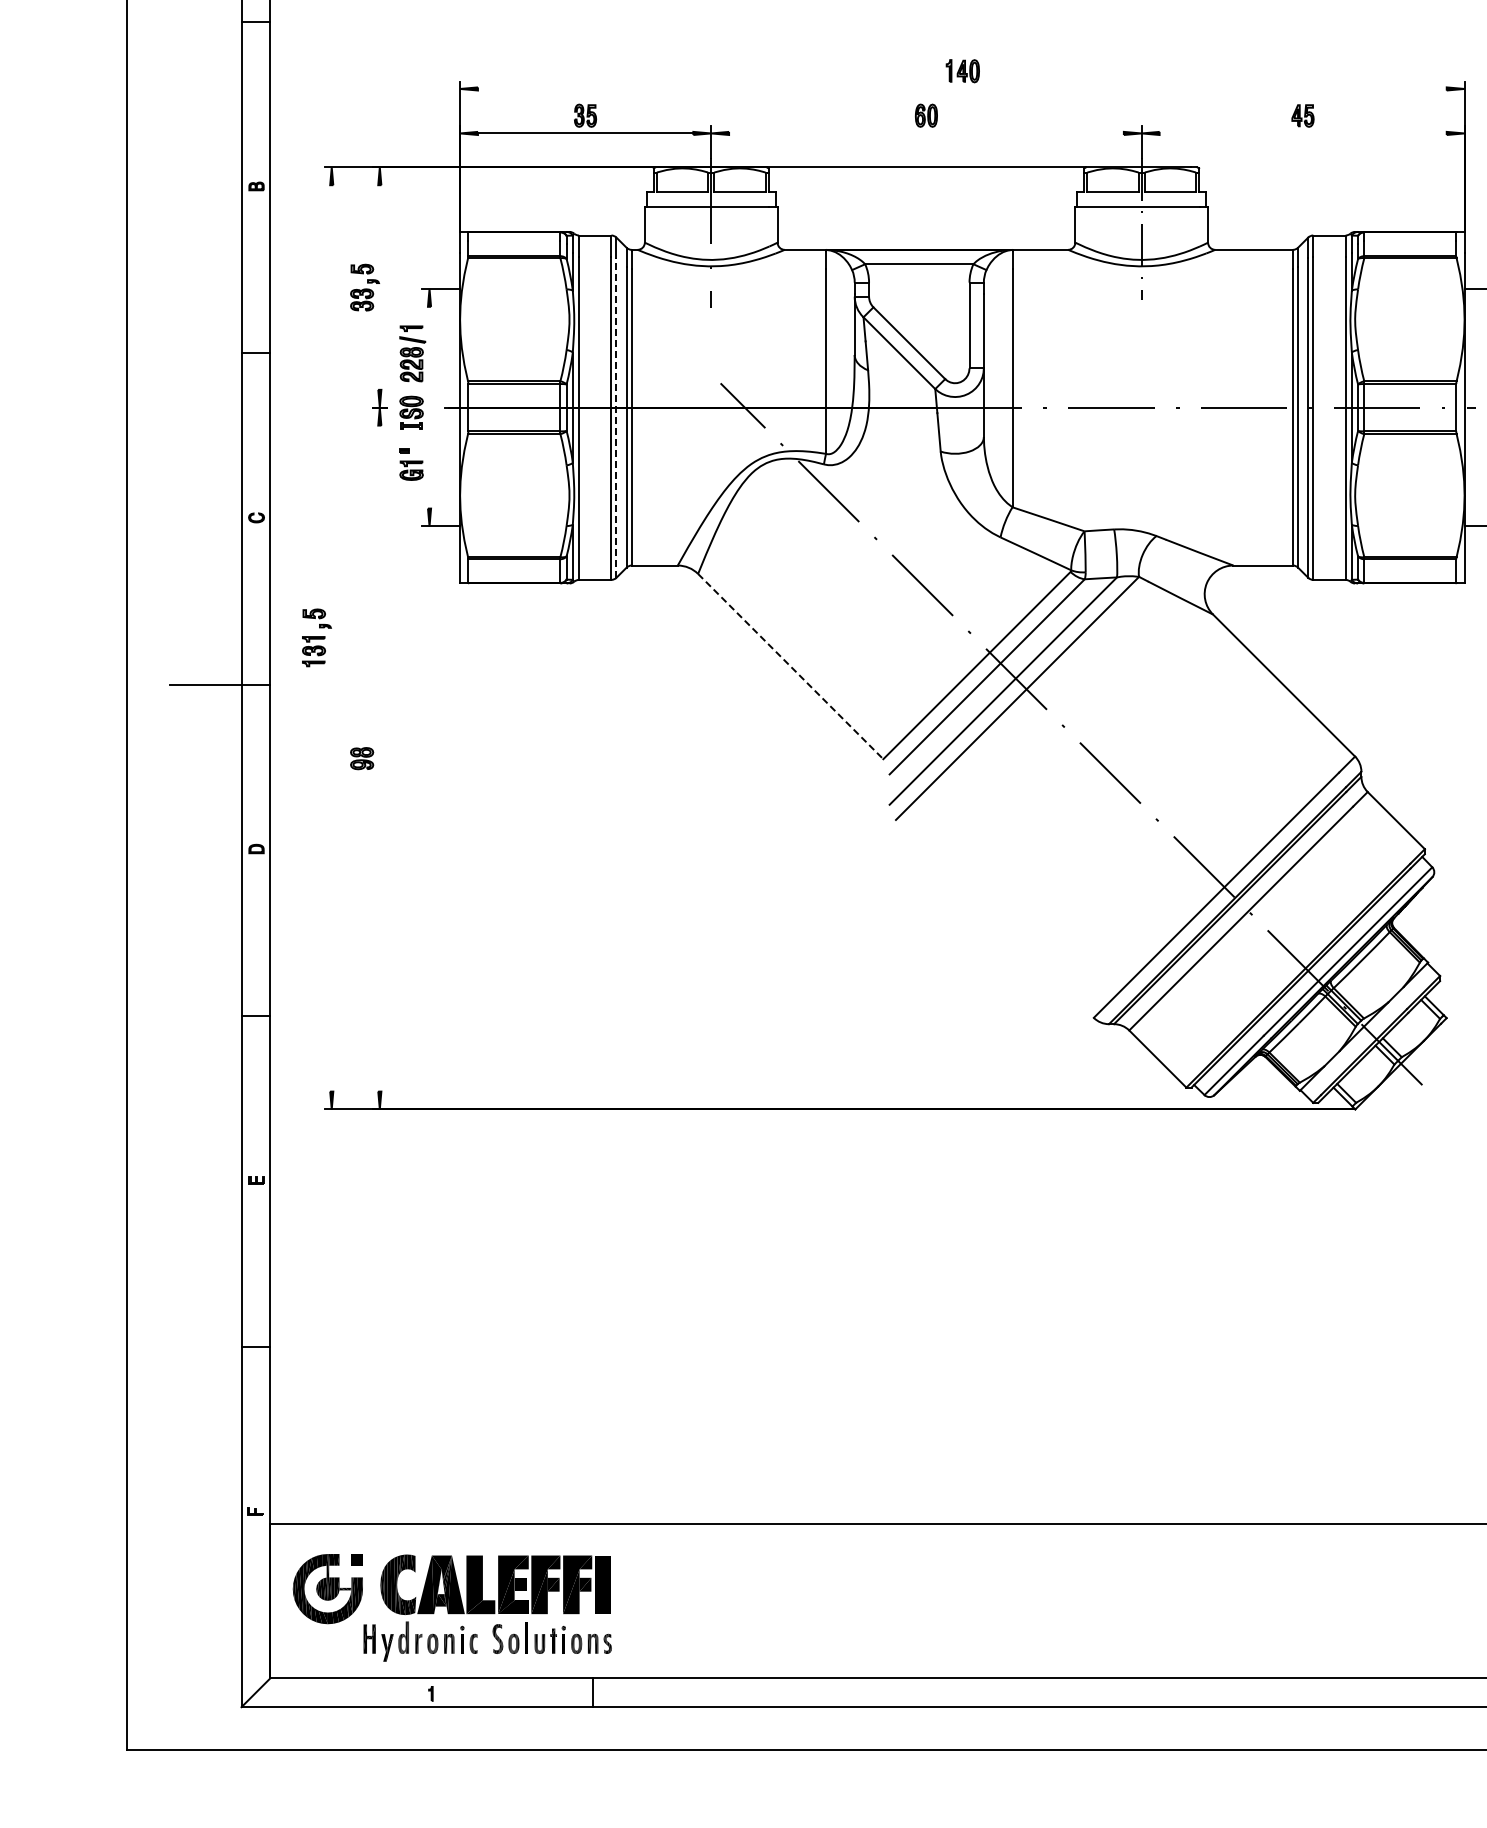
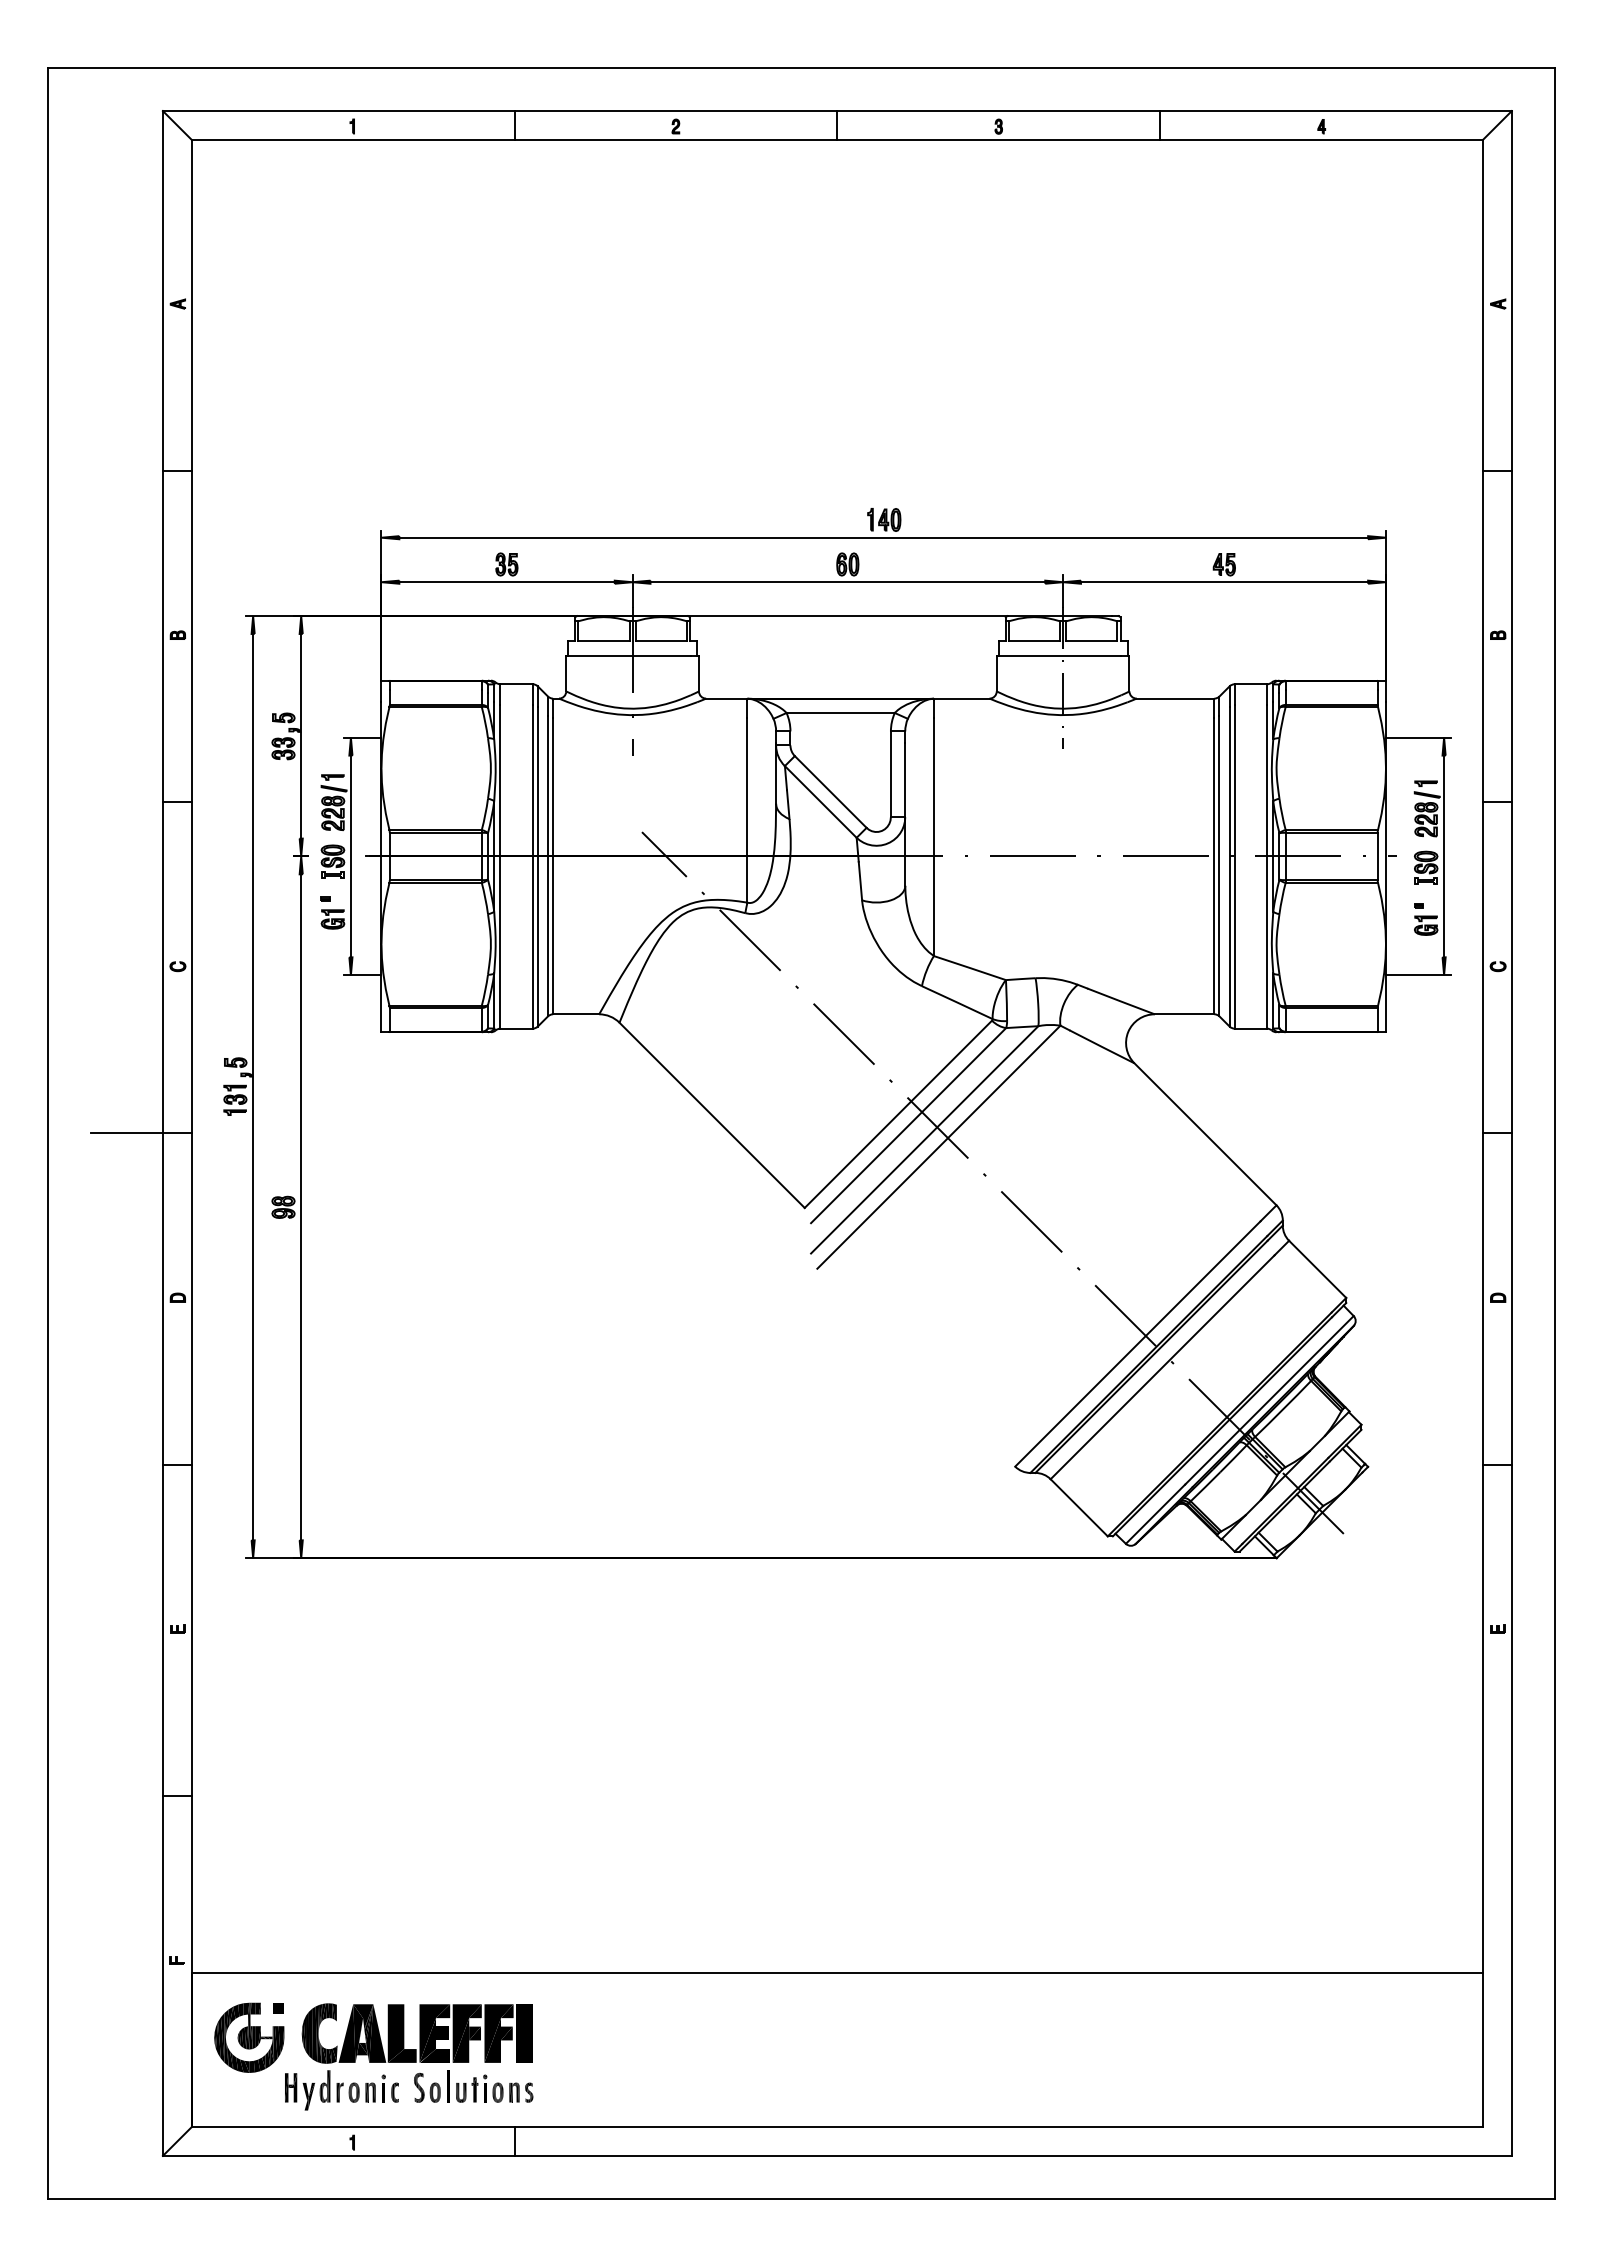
line: (962, 88) -> (883, 537), added
line: (926, 133) -> (847, 582), added
line: (1303, 133) -> (1224, 582), added
line: (380, 286) -> (301, 735), added
line: (429, 407) -> (350, 856), added
line: (616, 417) -> (537, 866), dashed -> solid
line: (332, 637) -> (253, 1086), added
line: (791, 666) -> (712, 1115), dashed -> solid
line: (380, 758) -> (301, 1207), added

